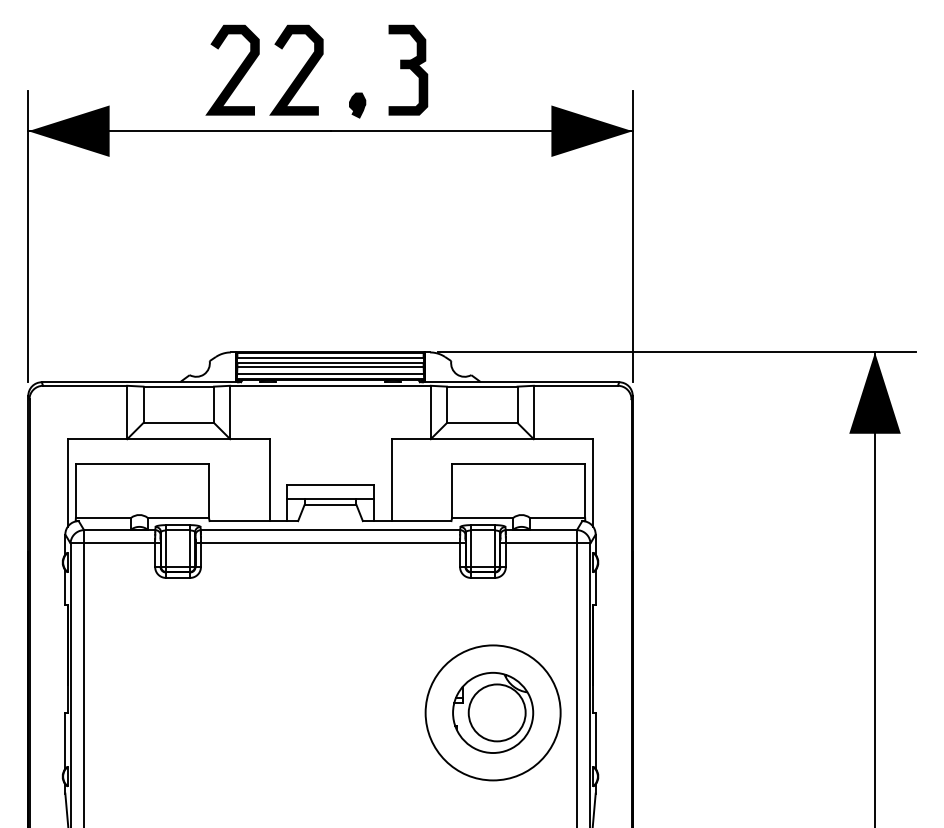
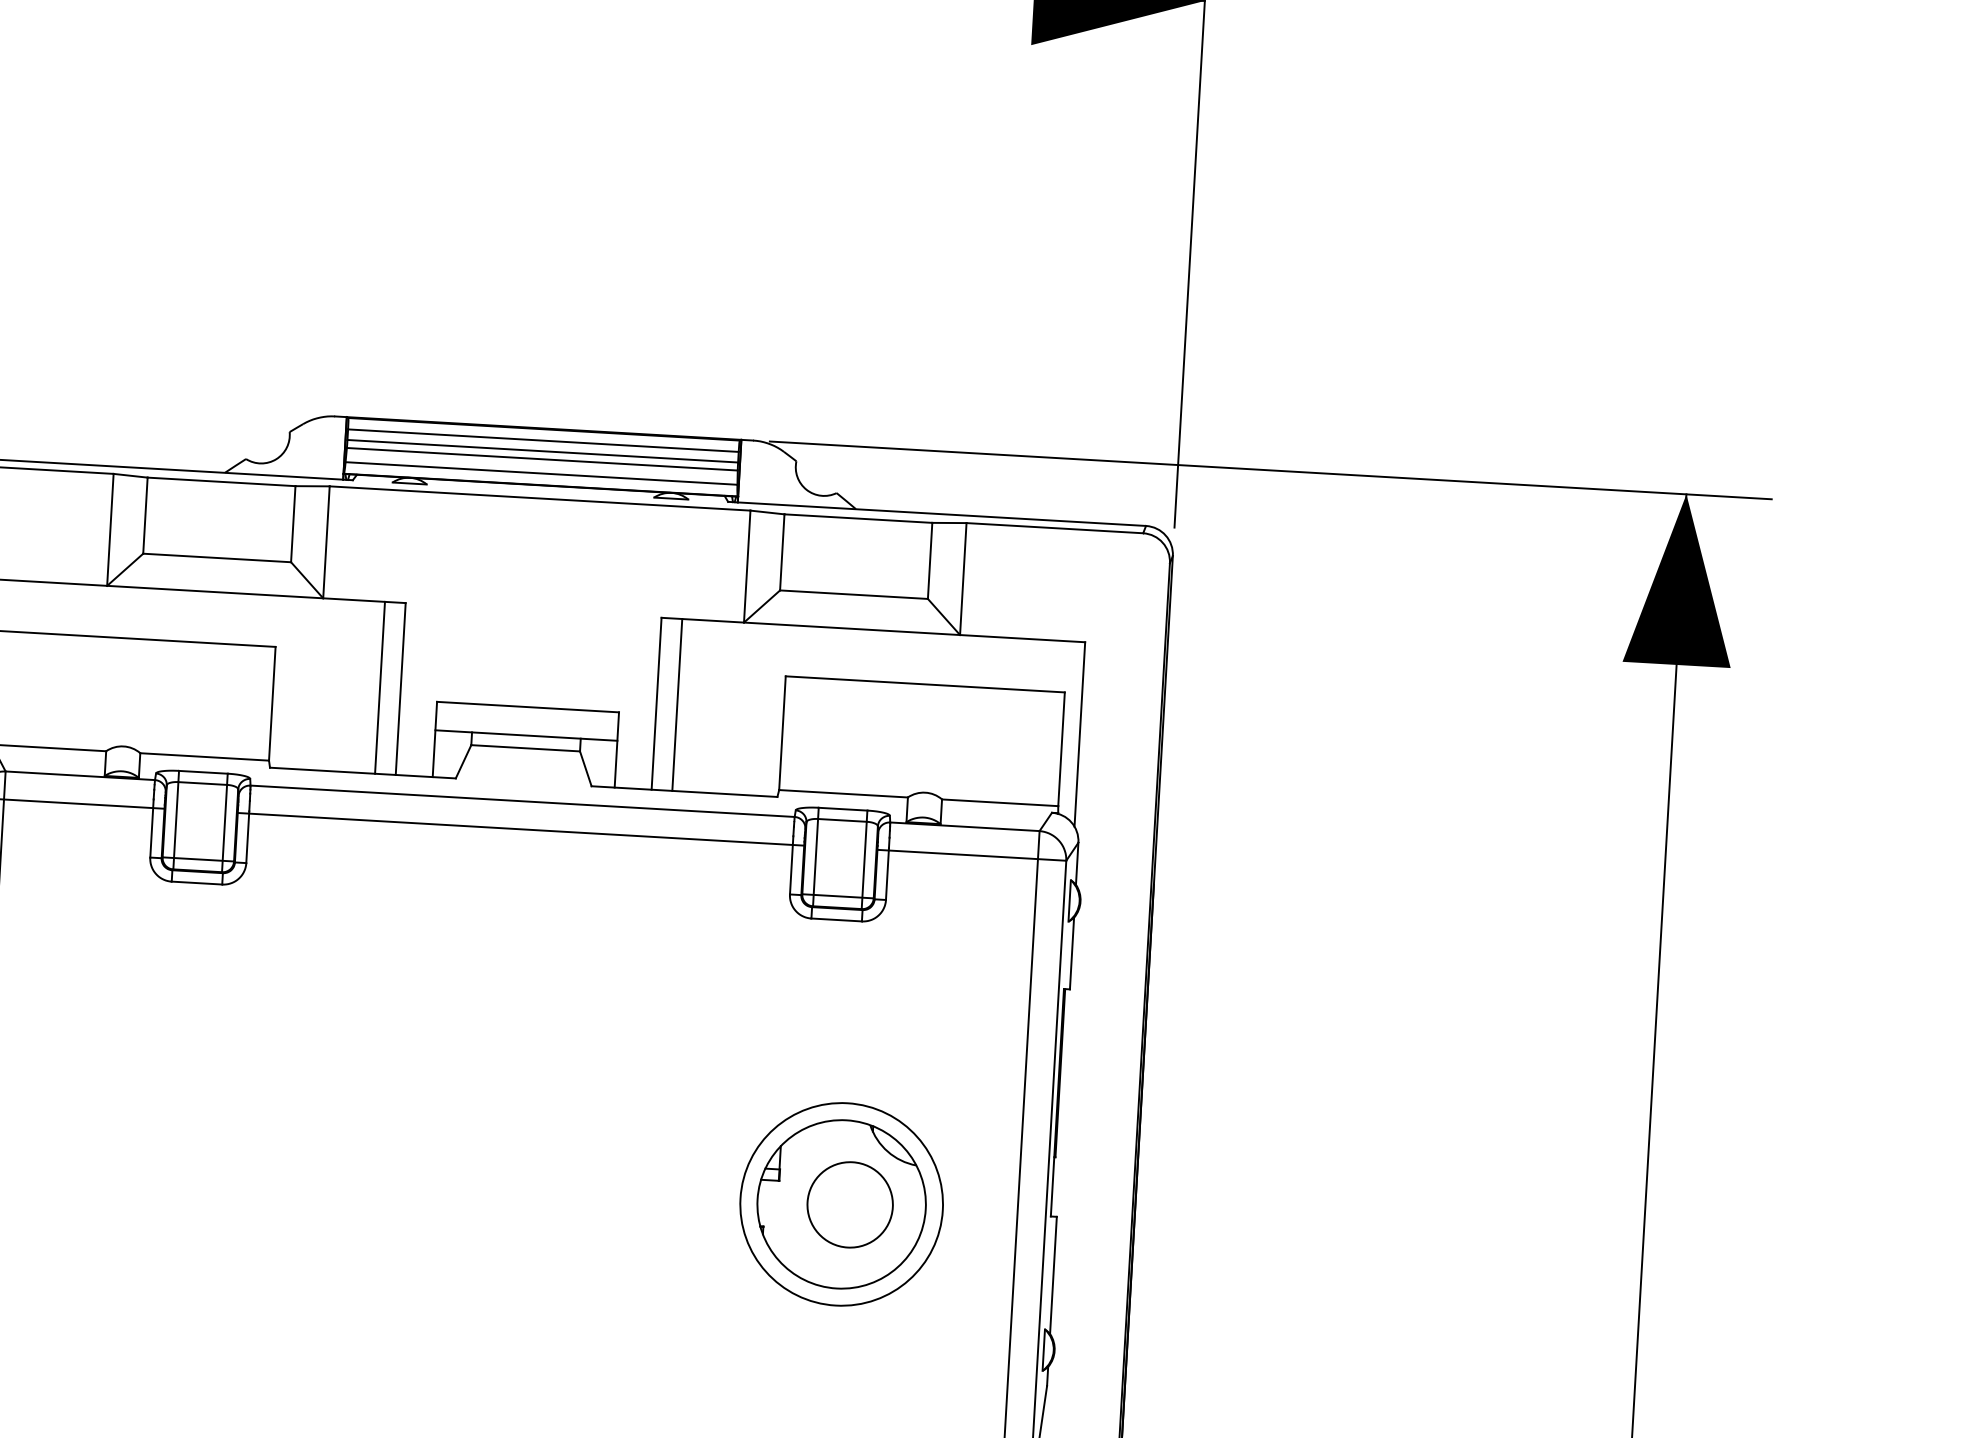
line: (259, 480) -> (379, 688), added
line: (401, 480) -> (677, 705), added
circle: (492, 712) -> (840, 1203), size x0.71
circle: (496, 712) -> (848, 1203), size x0.71

